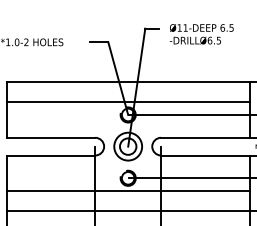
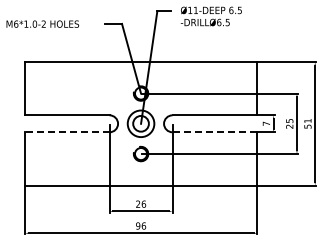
line: (127, 102) -> (140, 81), removed
line: (50, 155) -> (66, 132), solid -> dashed
line: (206, 155) -> (215, 132), solid -> dashed
line: (127, 191) -> (140, 166), removed

